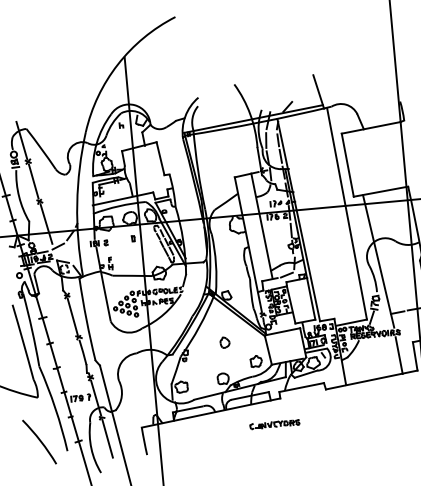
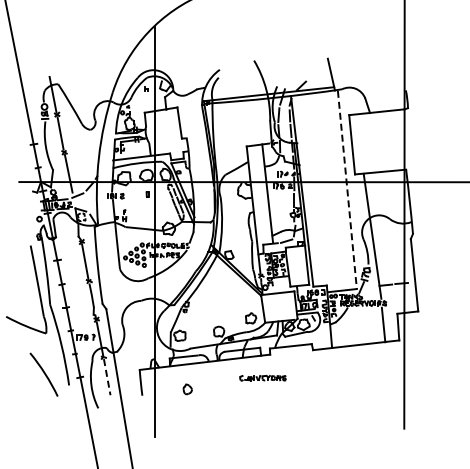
line: (347, 213) -> (347, 189), solid -> dashed
part: (224, 342) -> (187, 389), moved
line: (107, 438) -> (107, 377), solid -> dashed

